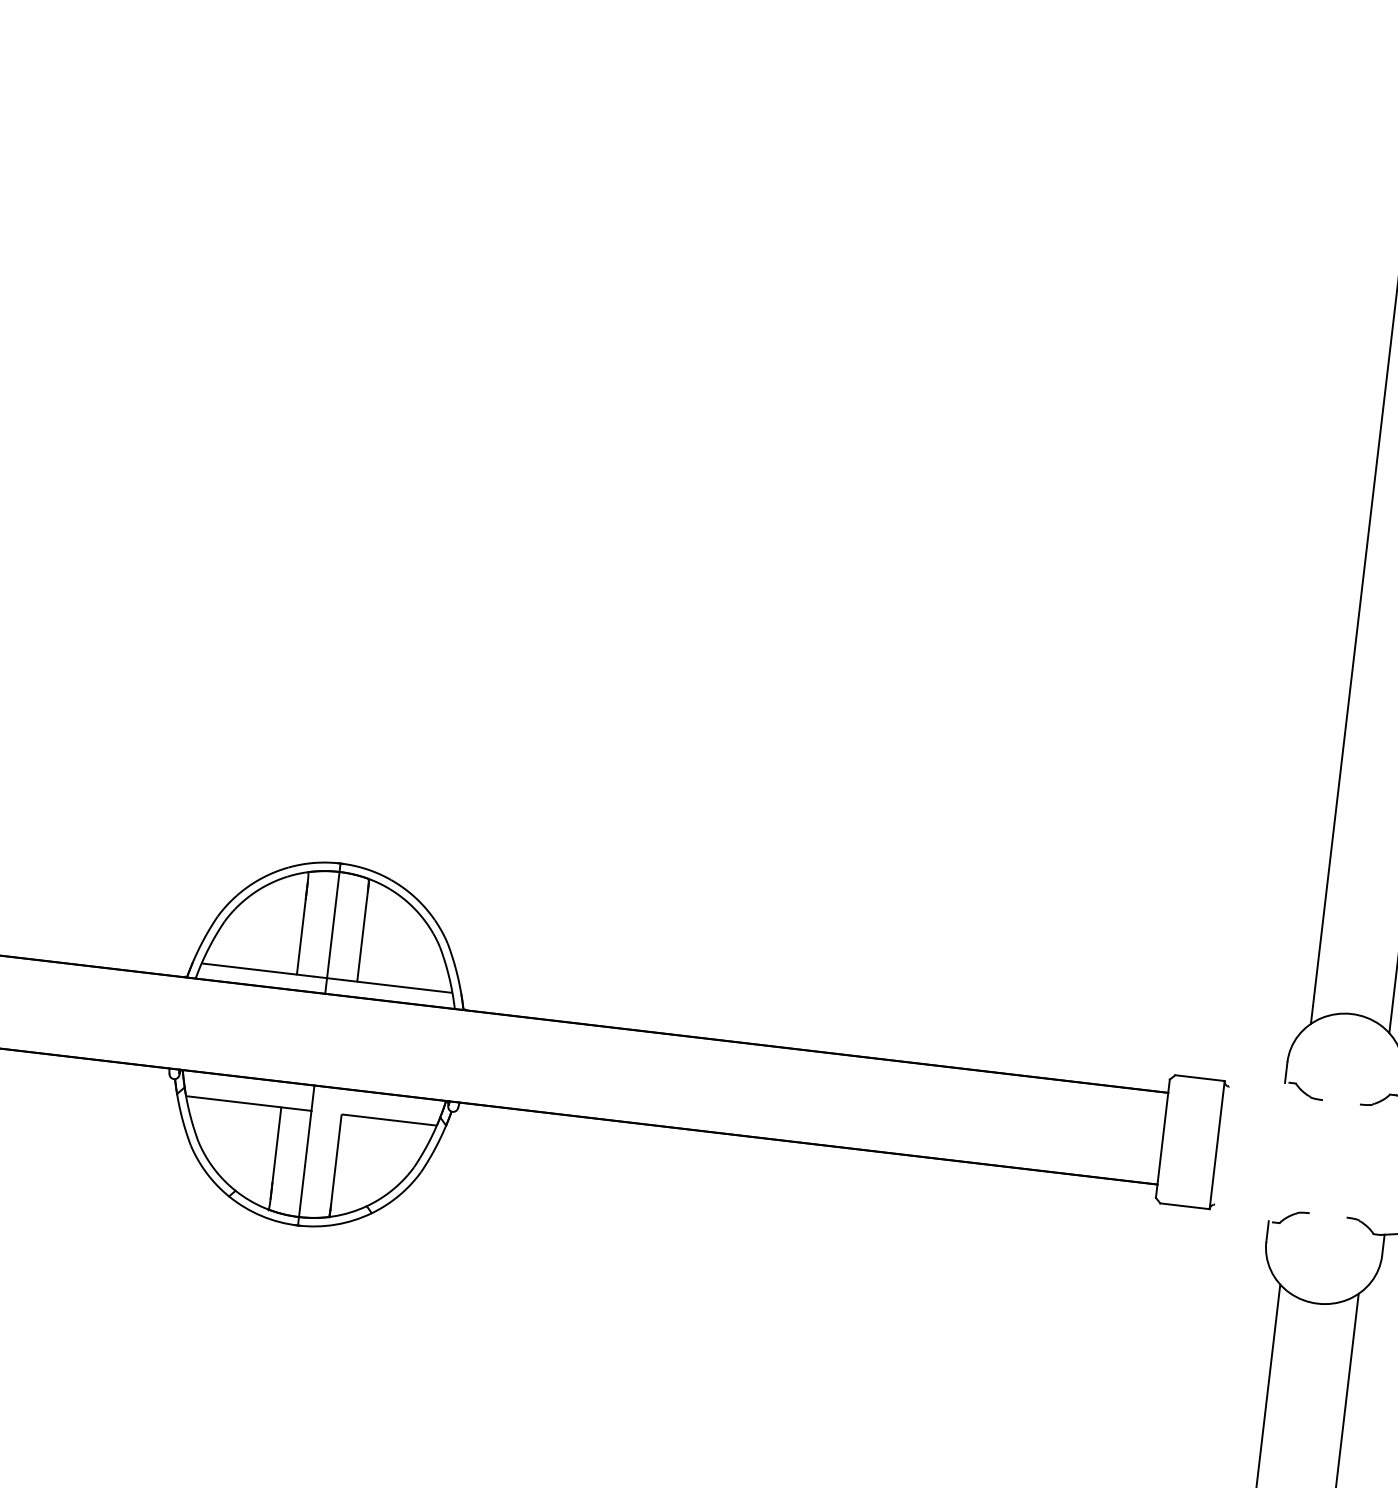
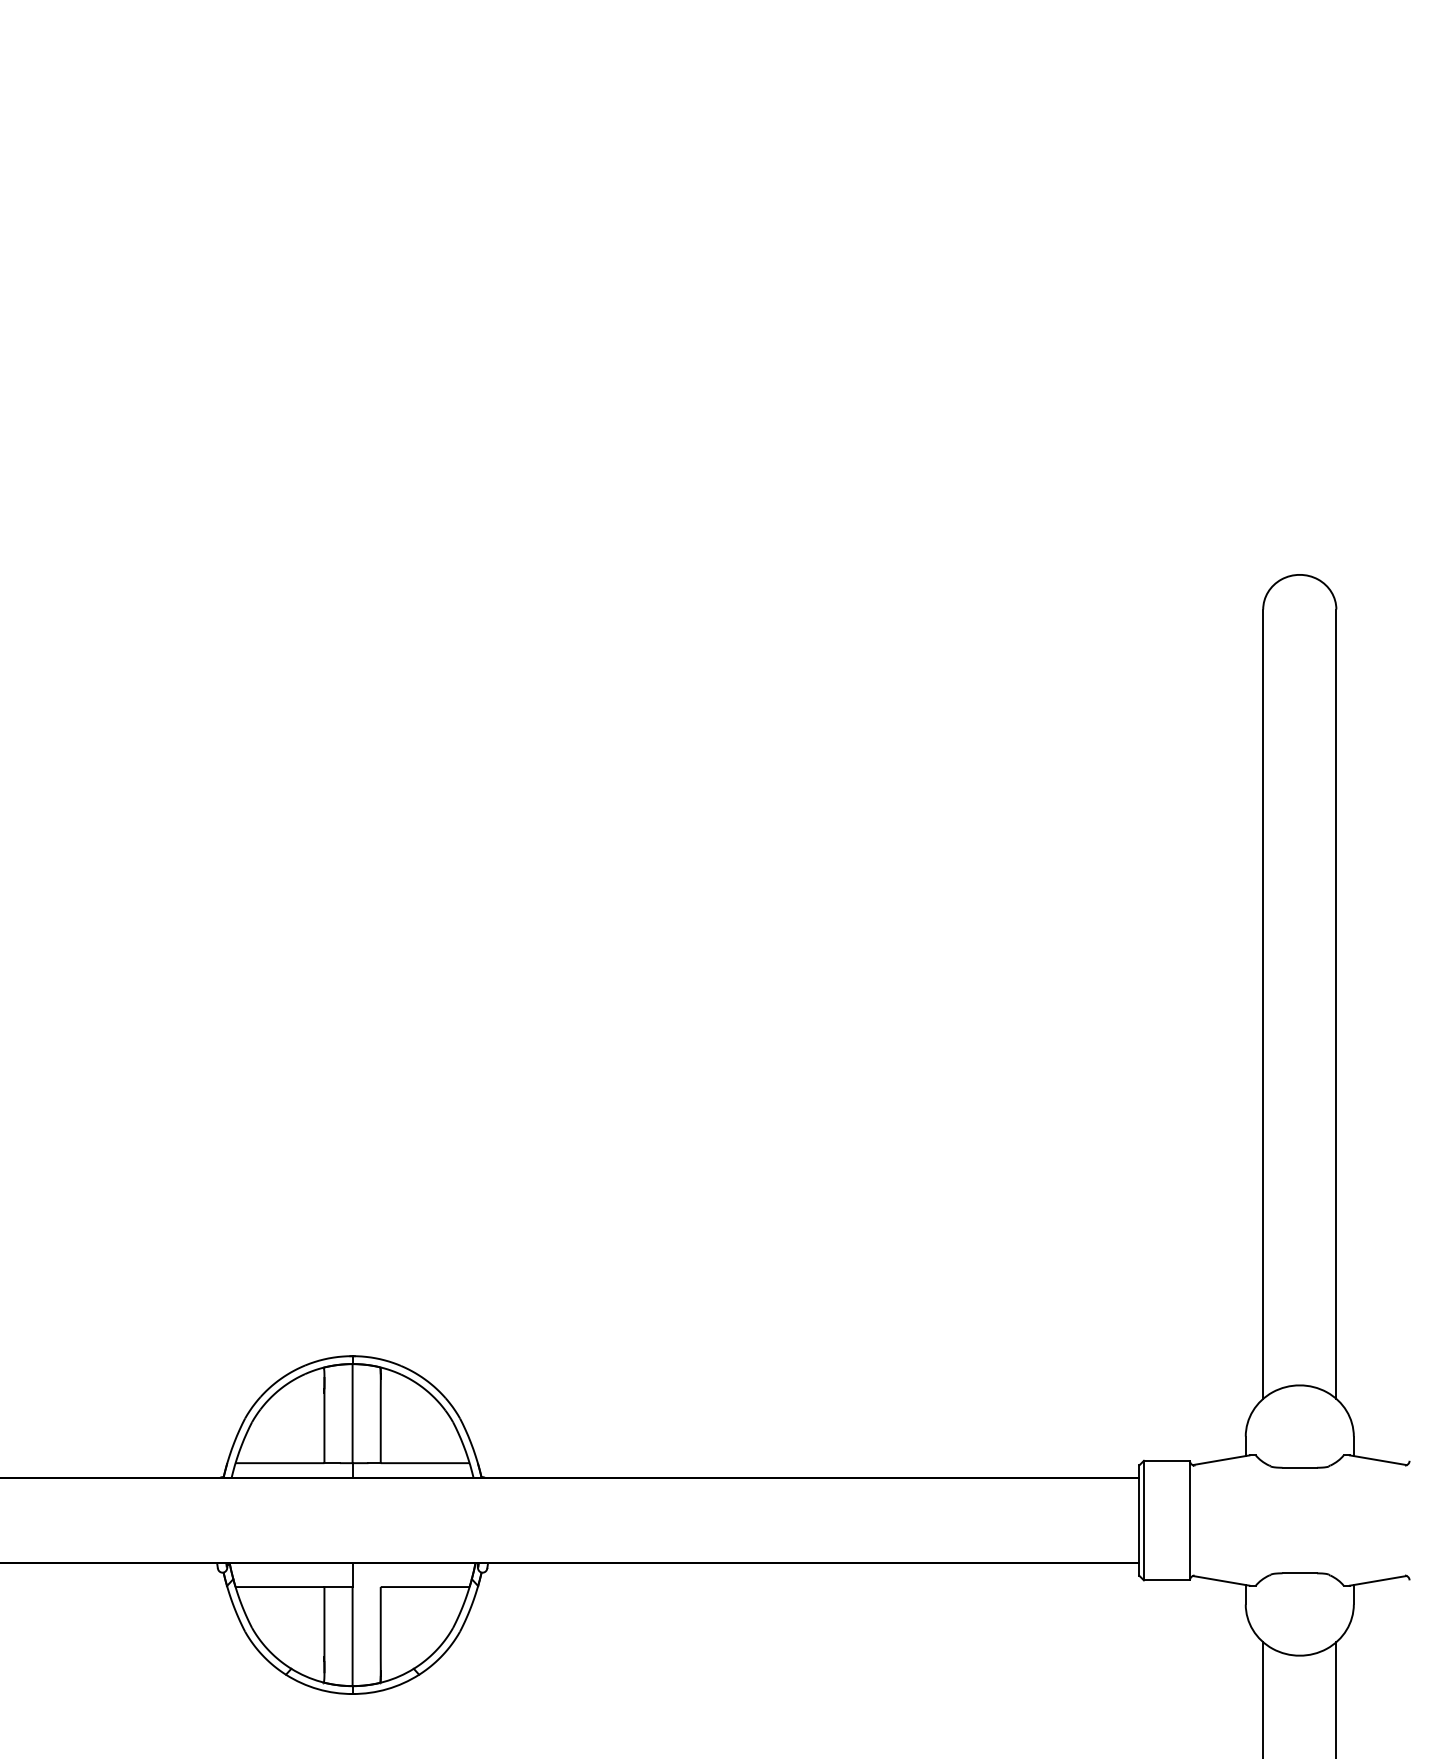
line: (1257, 1084) -> (1220, 1460), added
line: (1341, 1101) -> (1299, 1467), added
line: (1167, 1139) -> (1143, 1520), added
line: (1242, 1213) -> (1220, 1580), added
line: (1327, 1215) -> (1299, 1573), added

